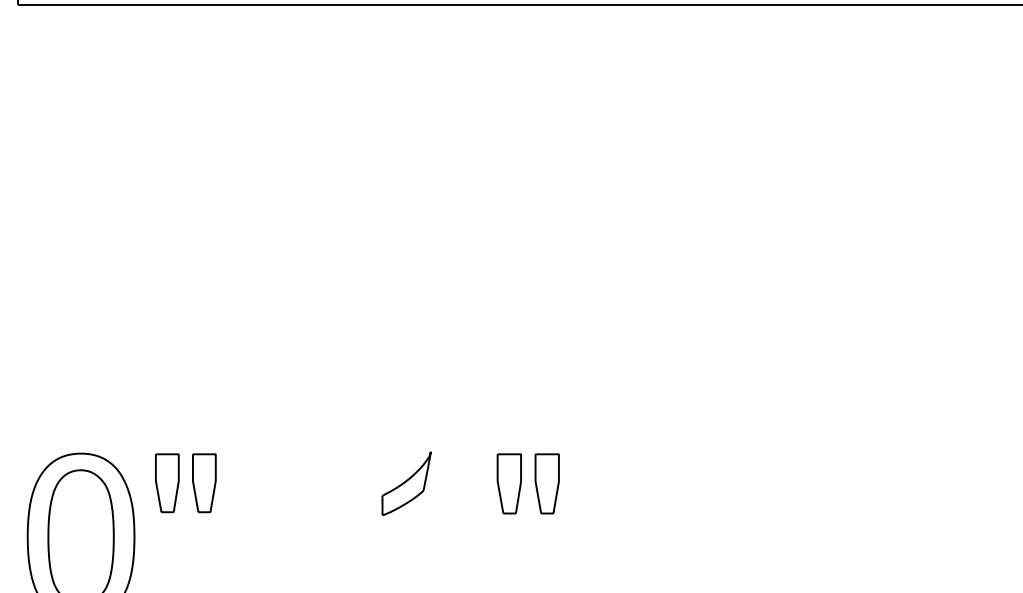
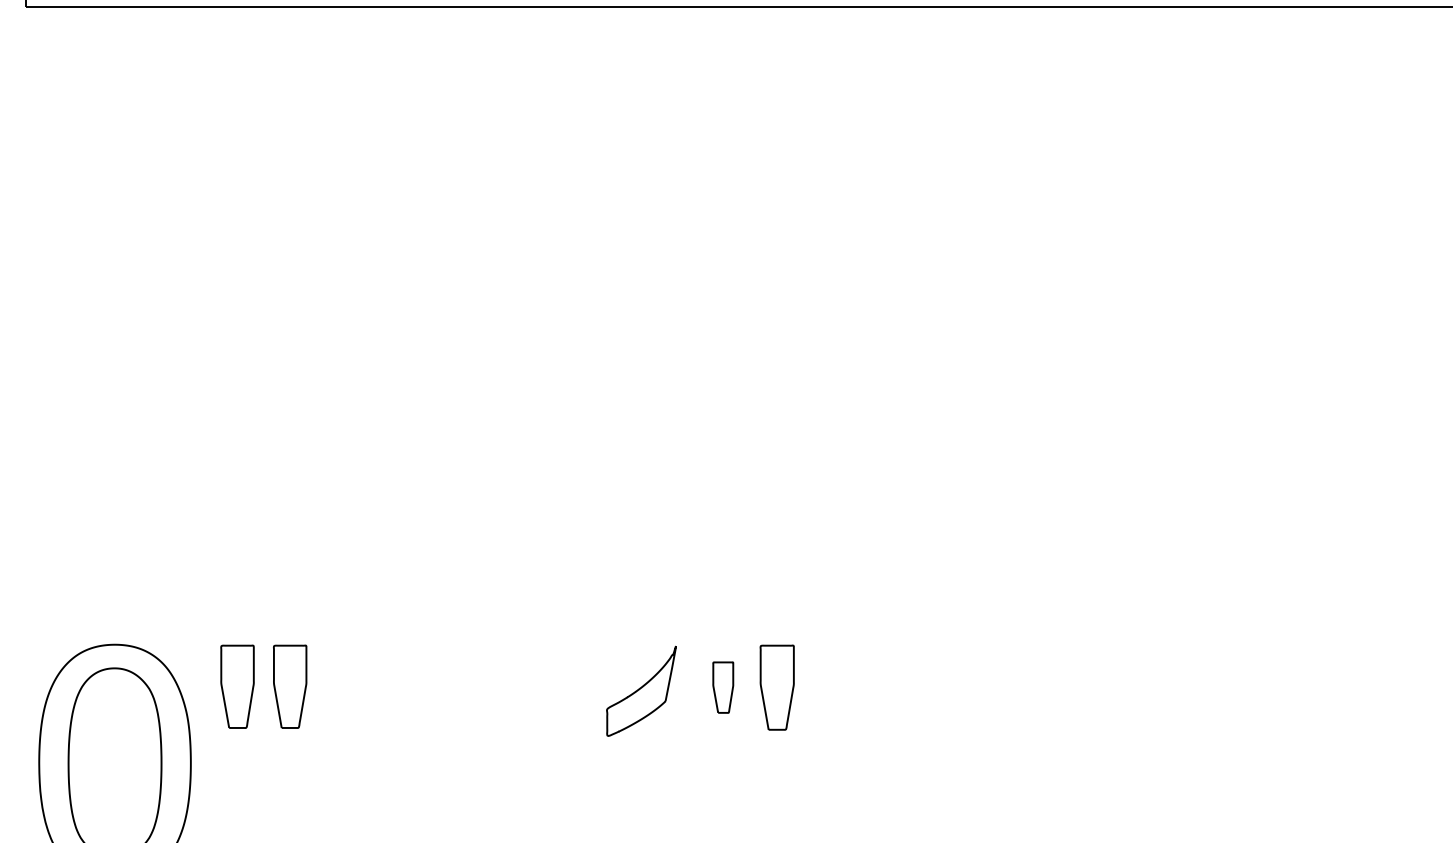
part: (406, 483) -> (641, 690), moved
part: (508, 483) -> (722, 687), size x0.6

